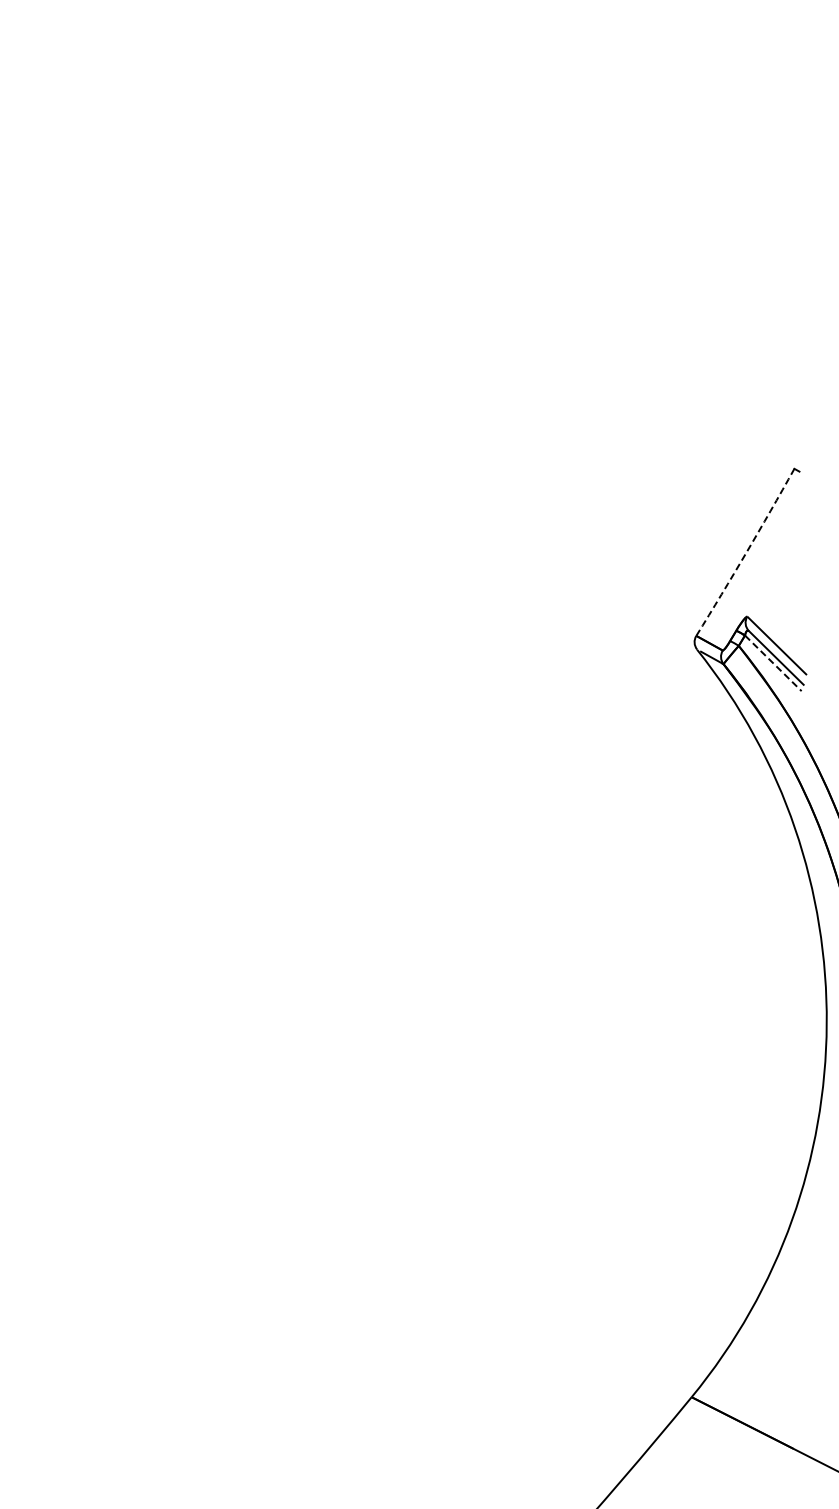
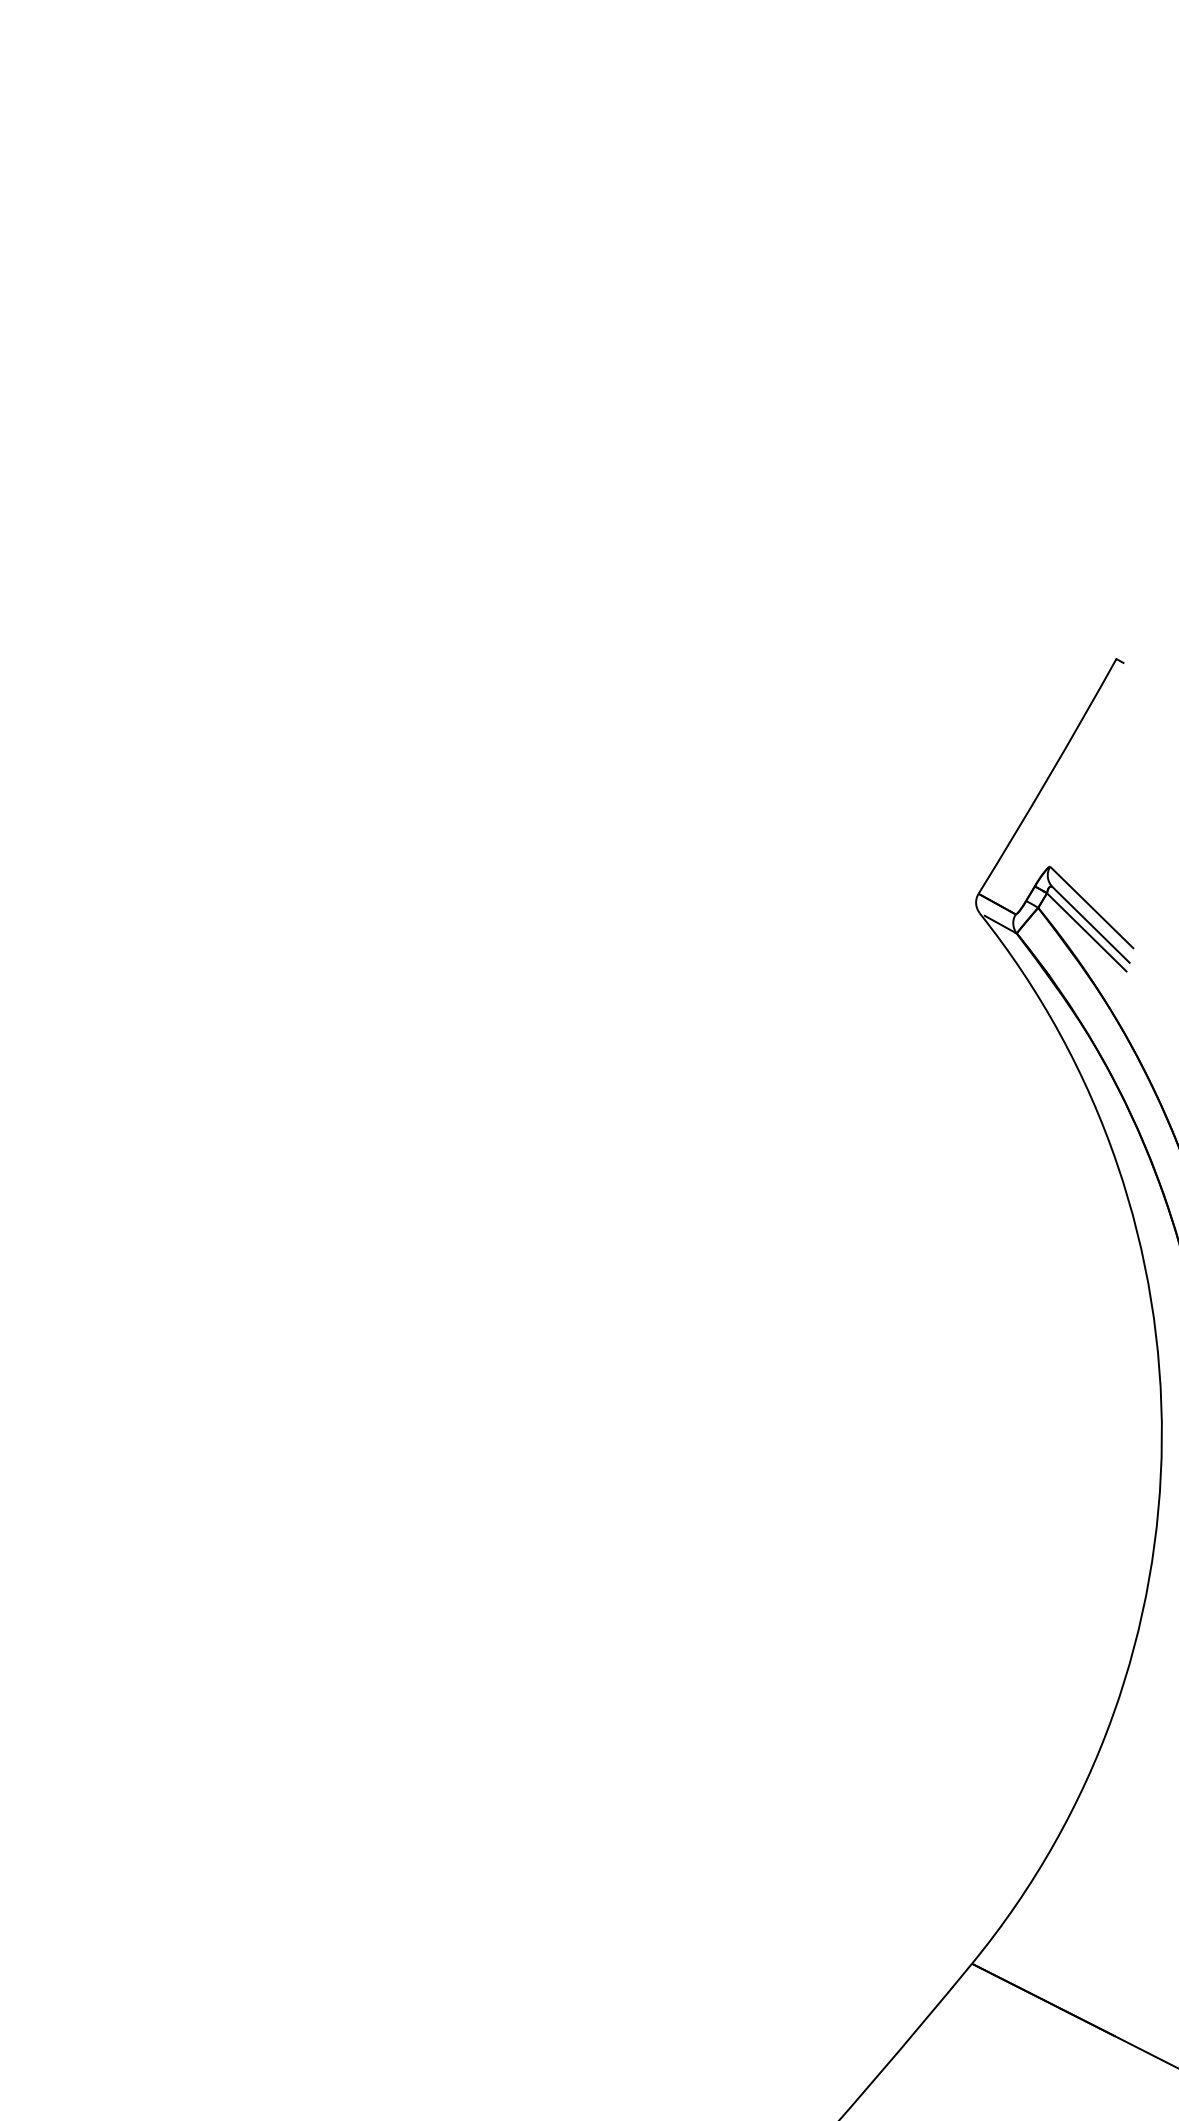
arc: (746, 552) -> (1049, 776), dashed -> solid
line: (773, 663) -> (1087, 932), dashed -> solid

